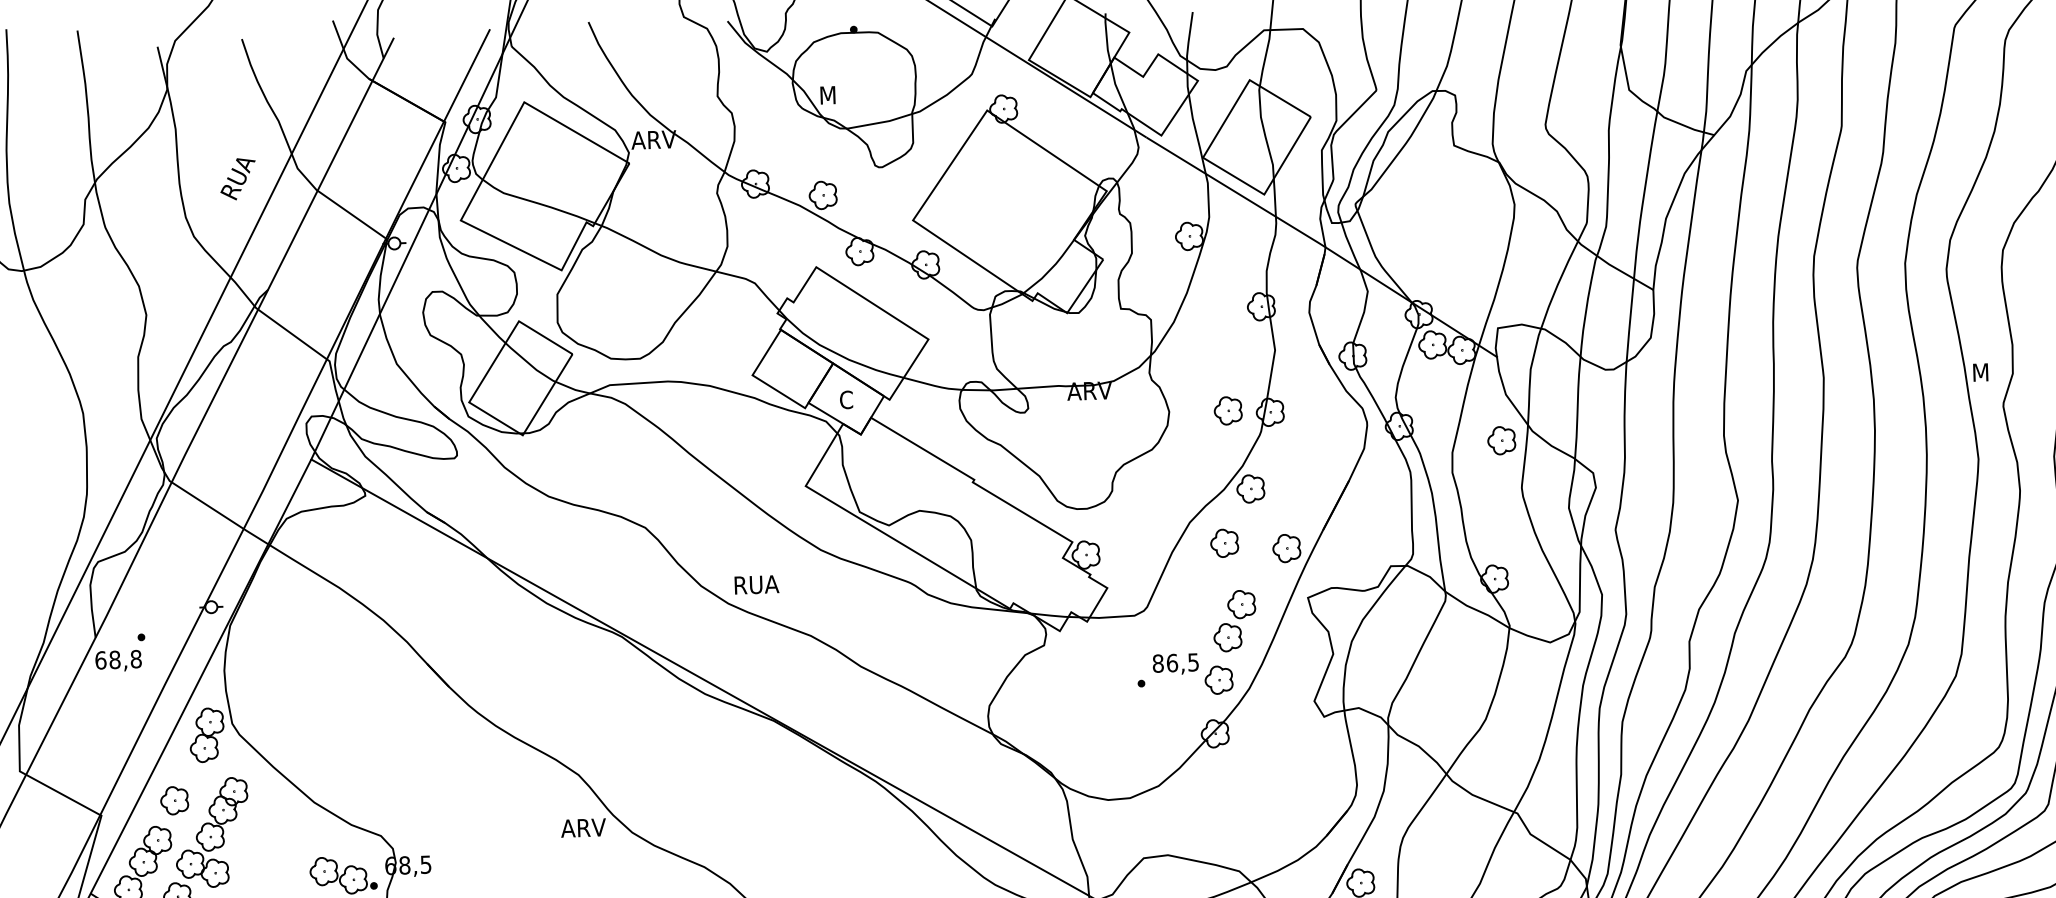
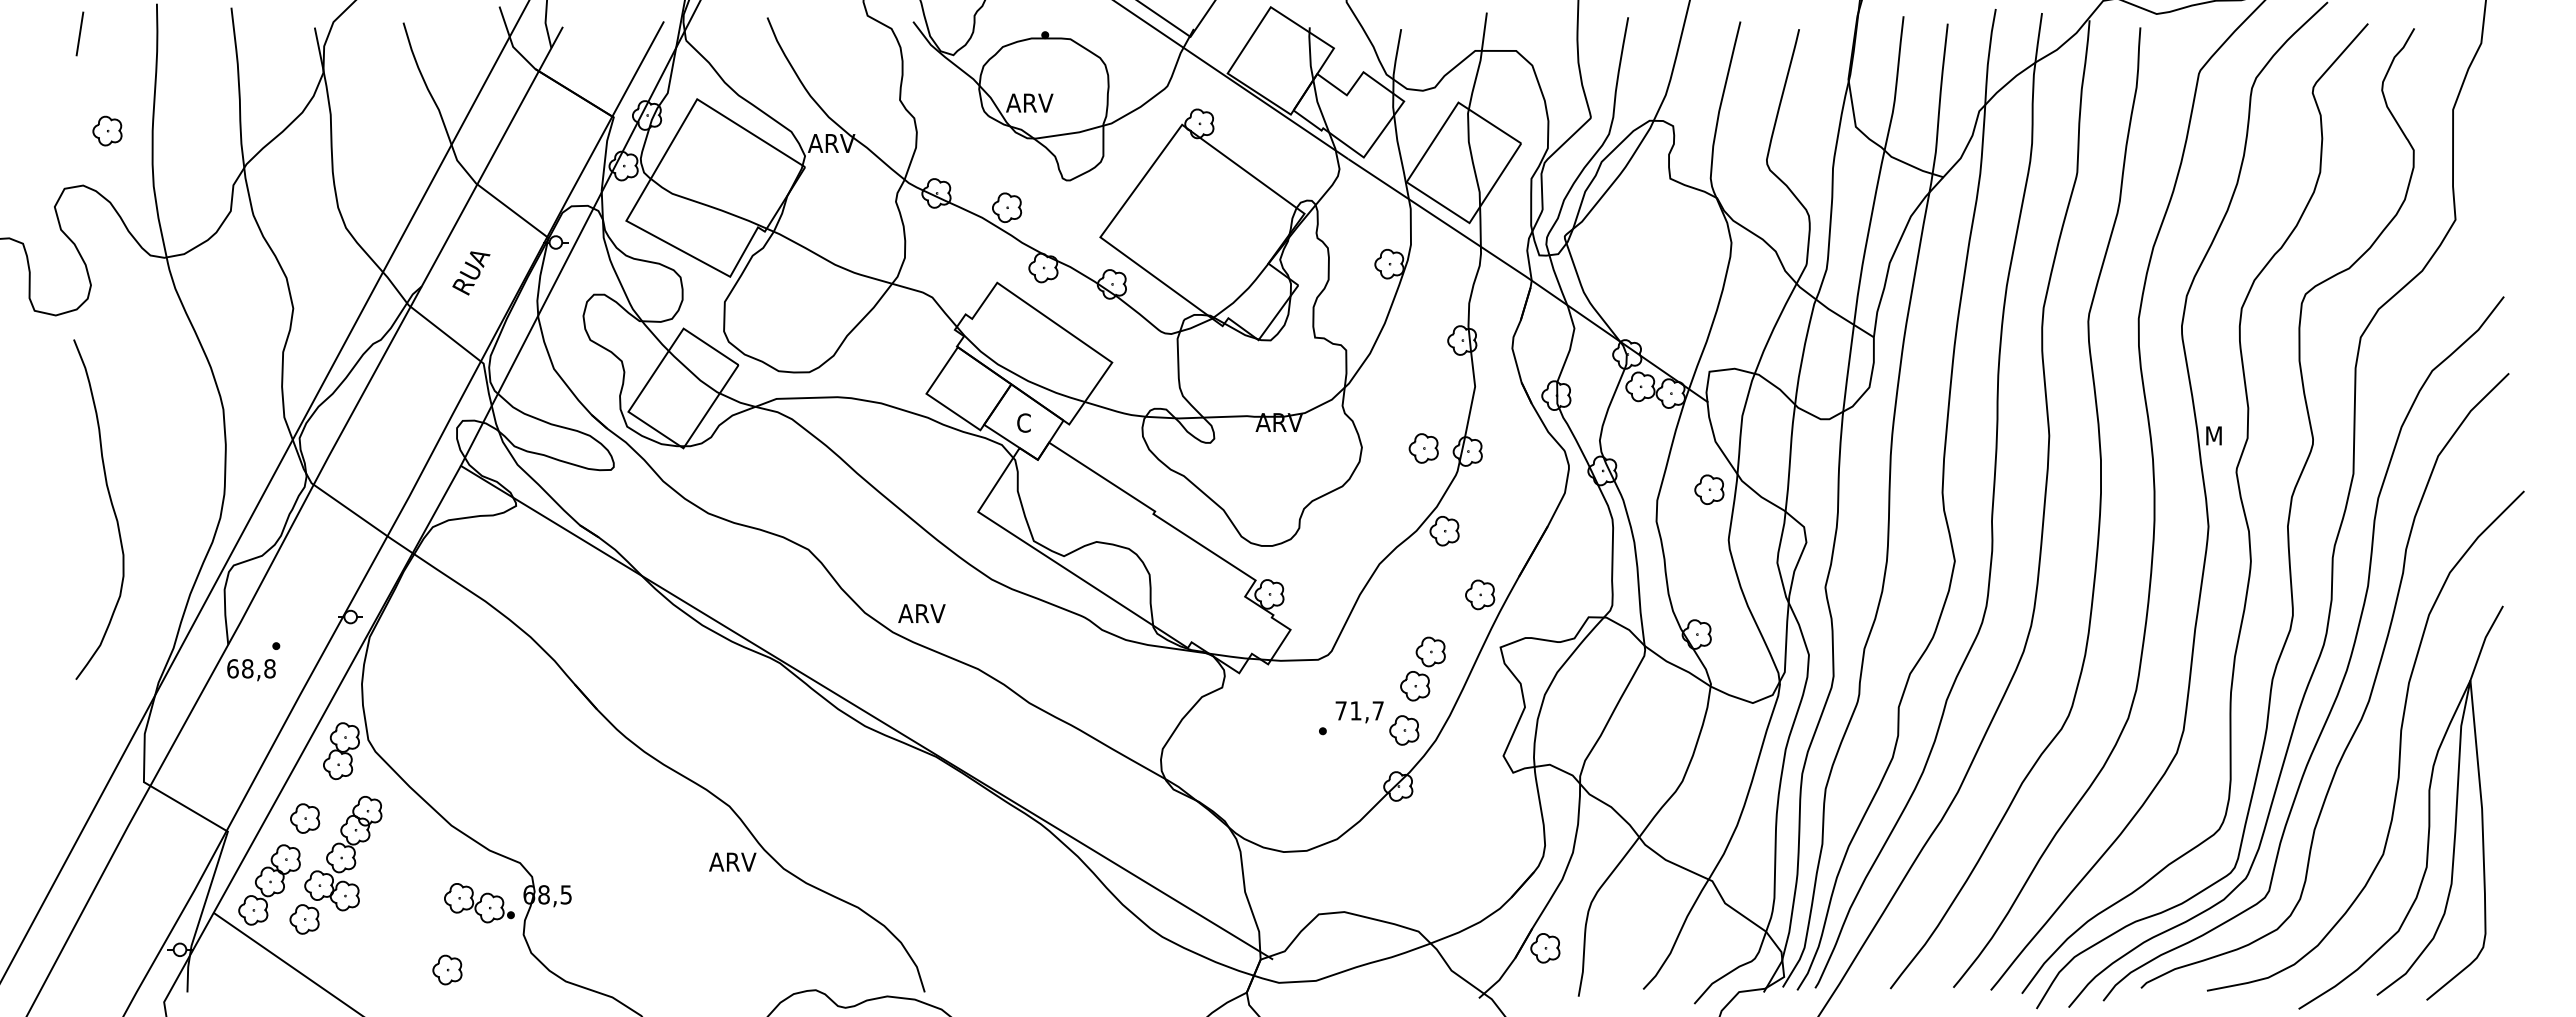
text: (841, 94) -> (1029, 102), M -> ARV
text: (238, 179) -> (471, 273), moved
part: (1224, 543) -> (1415, 587), removed
text: (756, 584) -> (922, 613), RUA -> ARV
text: (1175, 662) -> (1359, 710), 86,5 -> 71,7

